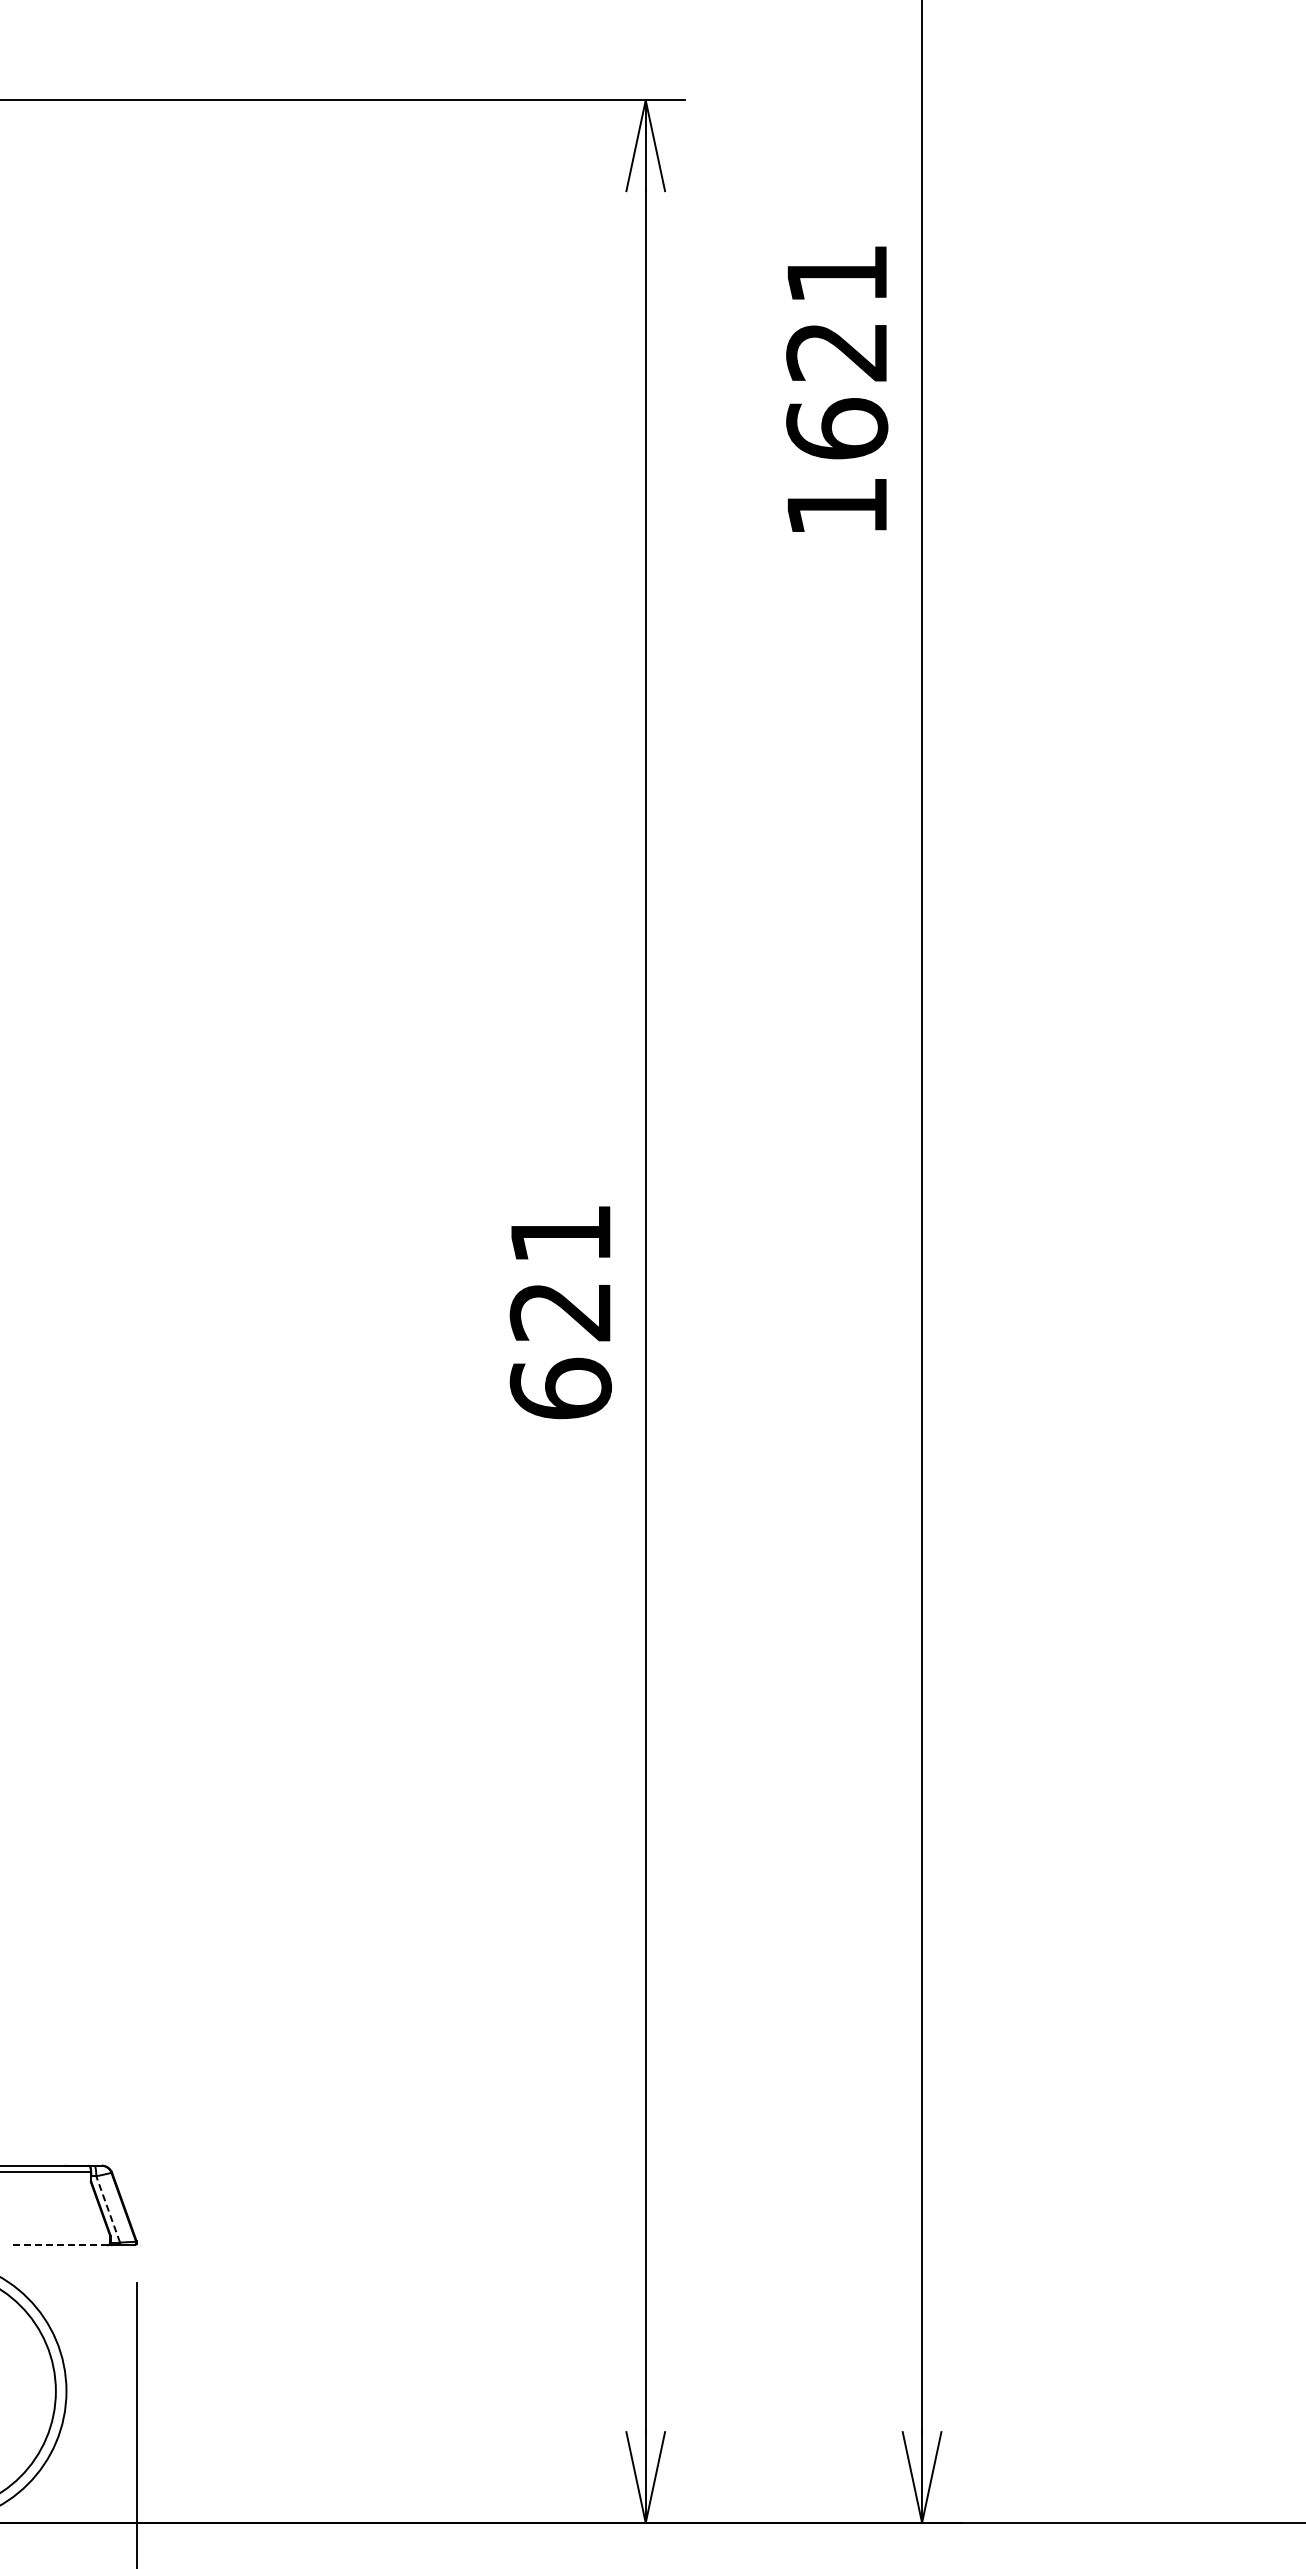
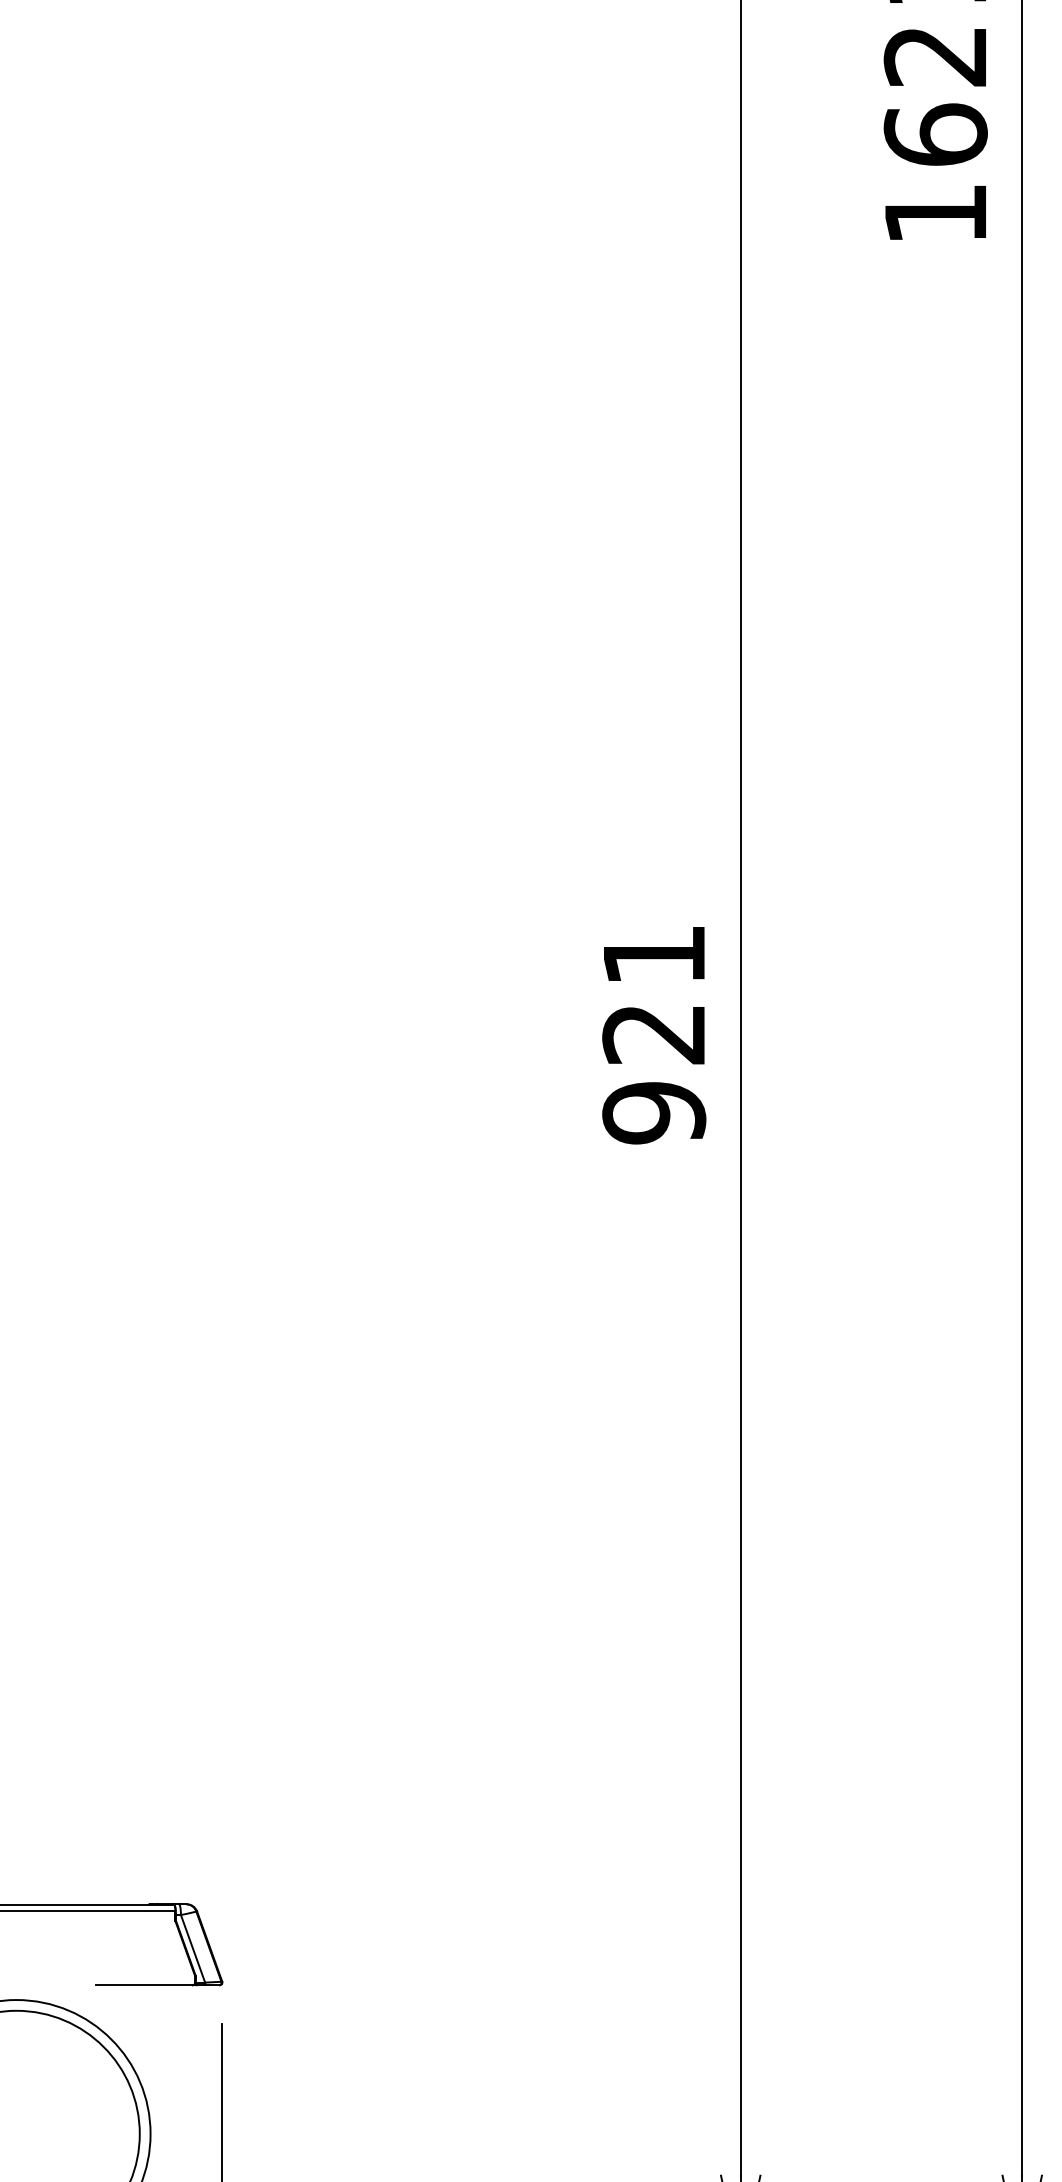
text: (560, 1388) -> (653, 1112), 621 -> 921
line: (108, 2208) -> (193, 1947), dashed -> solid
line: (59, 2245) -> (143, 1985), dashed -> solid

